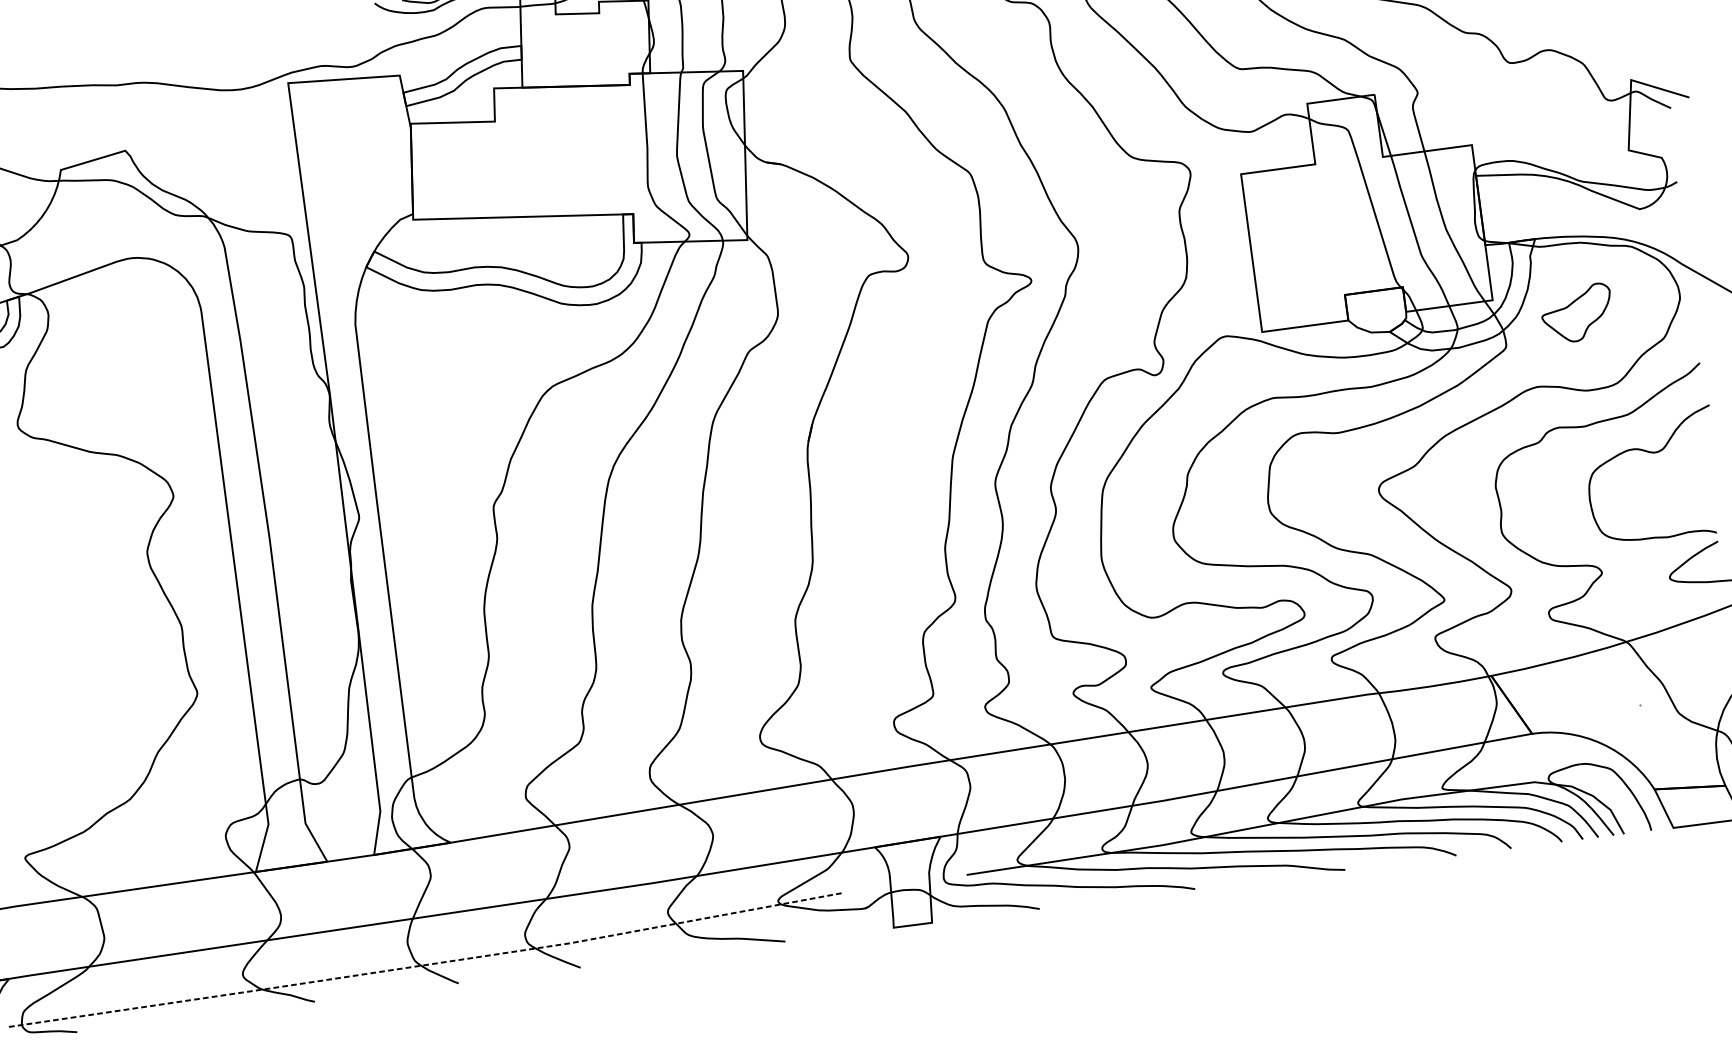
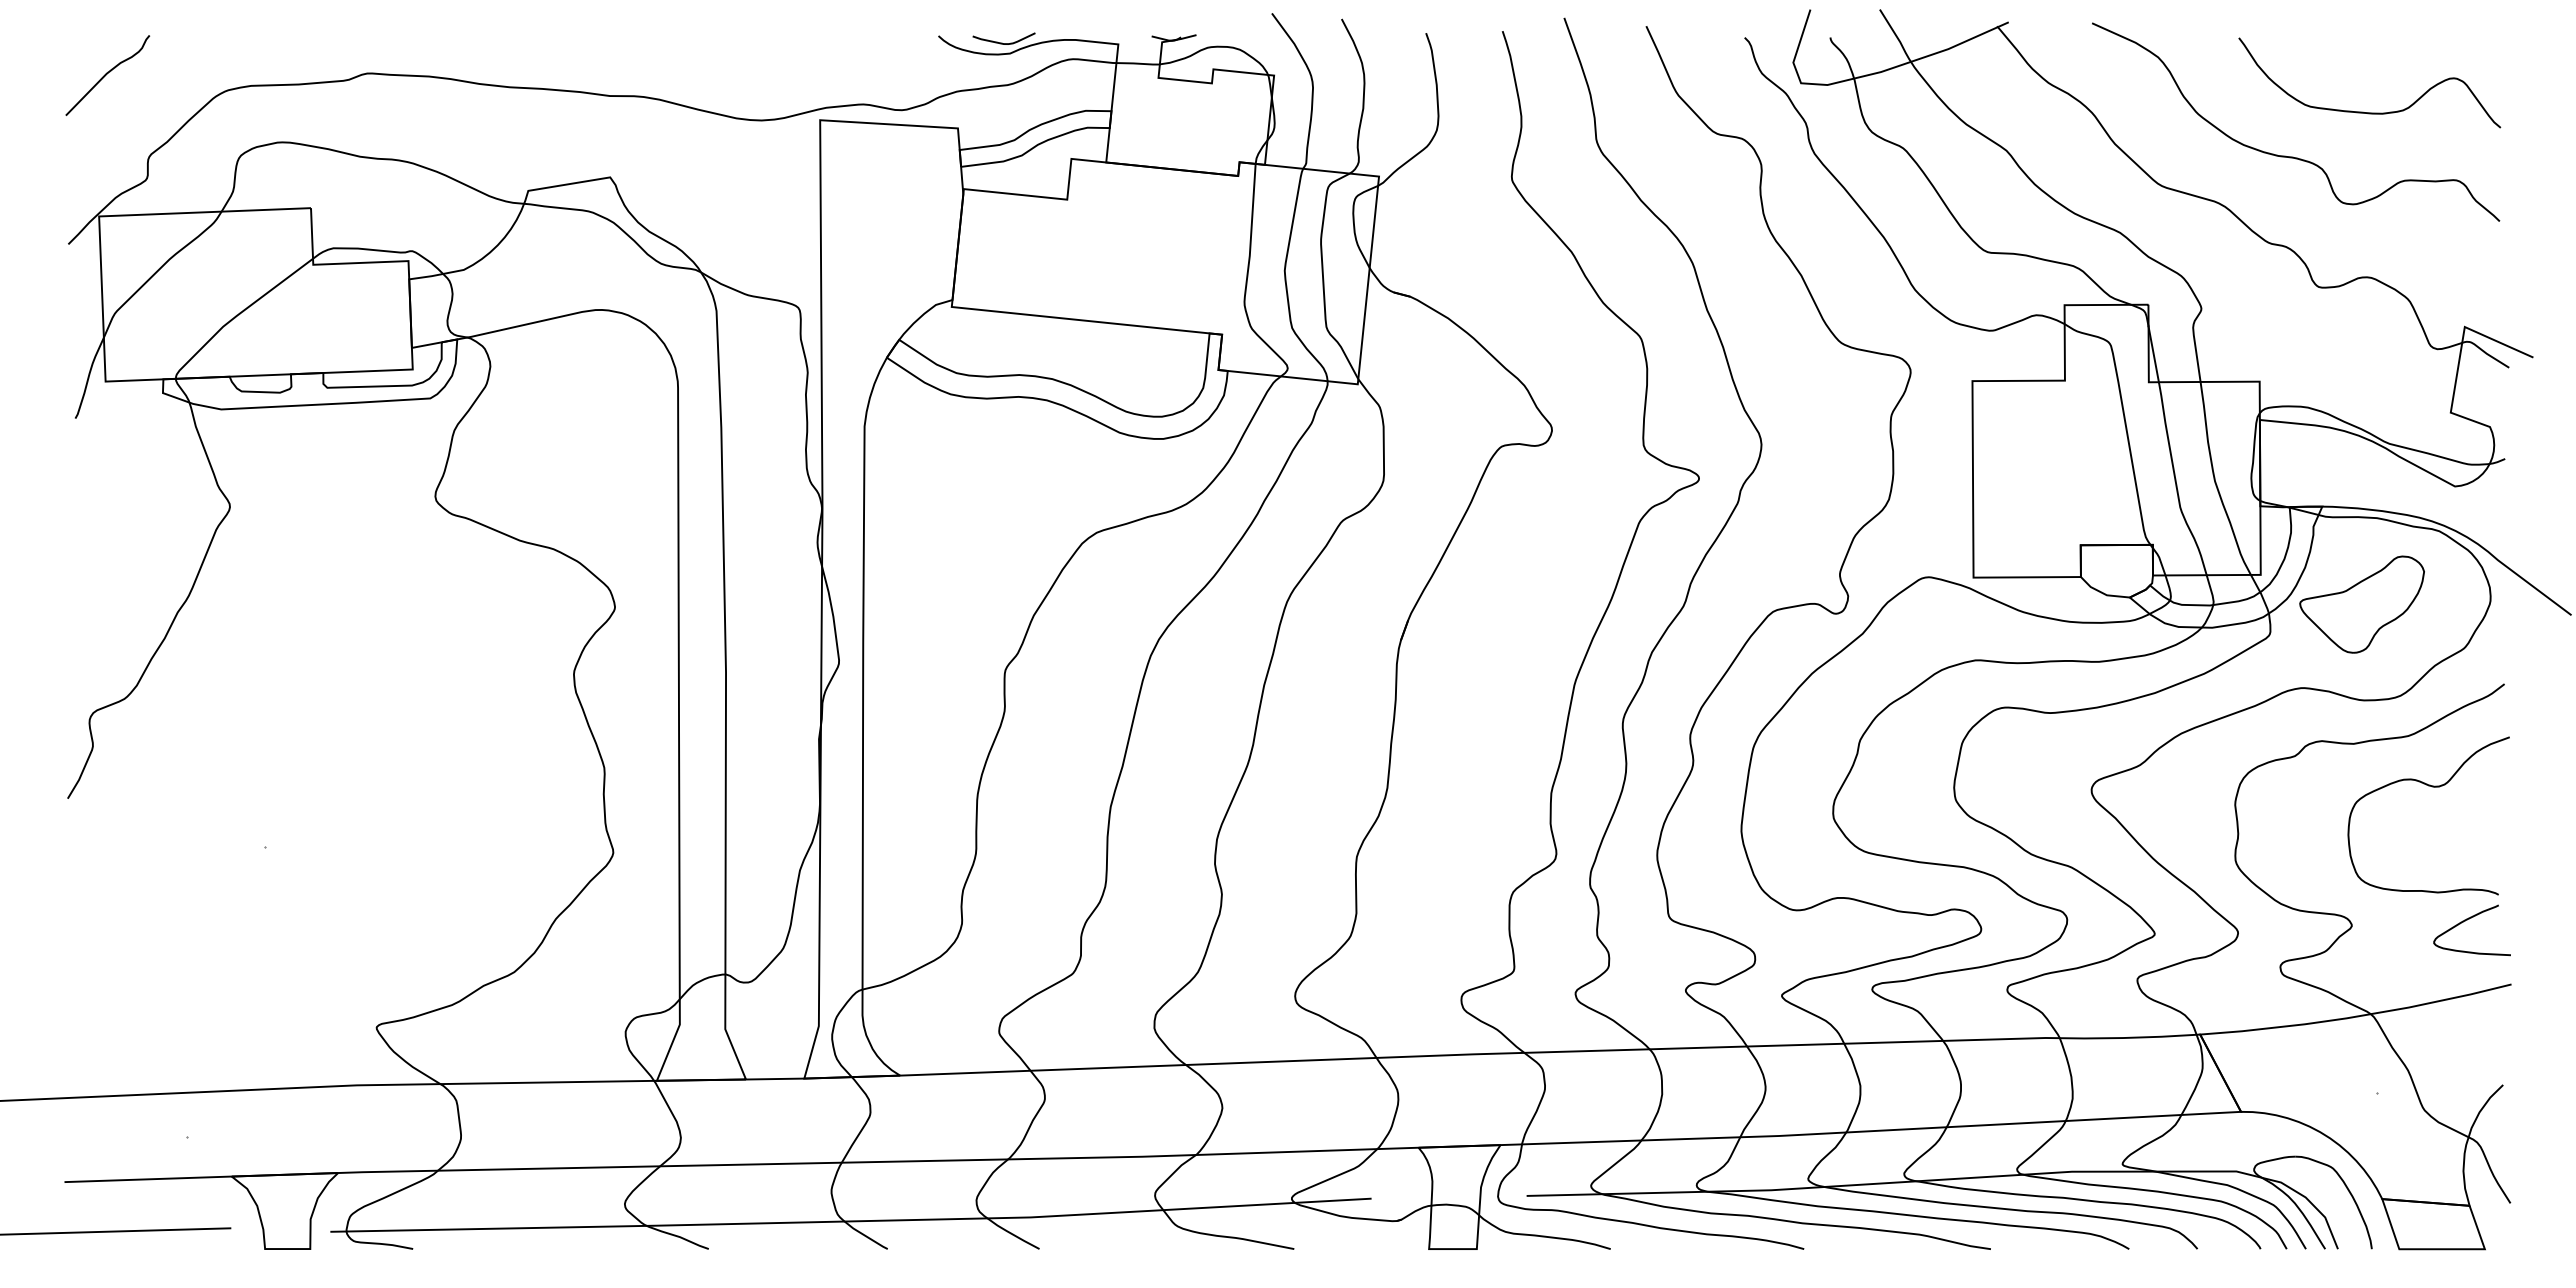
part: (1576, 313) -> (2361, 604), size x1.43
line: (426, 964) -> (851, 1221), dashed -> solid

